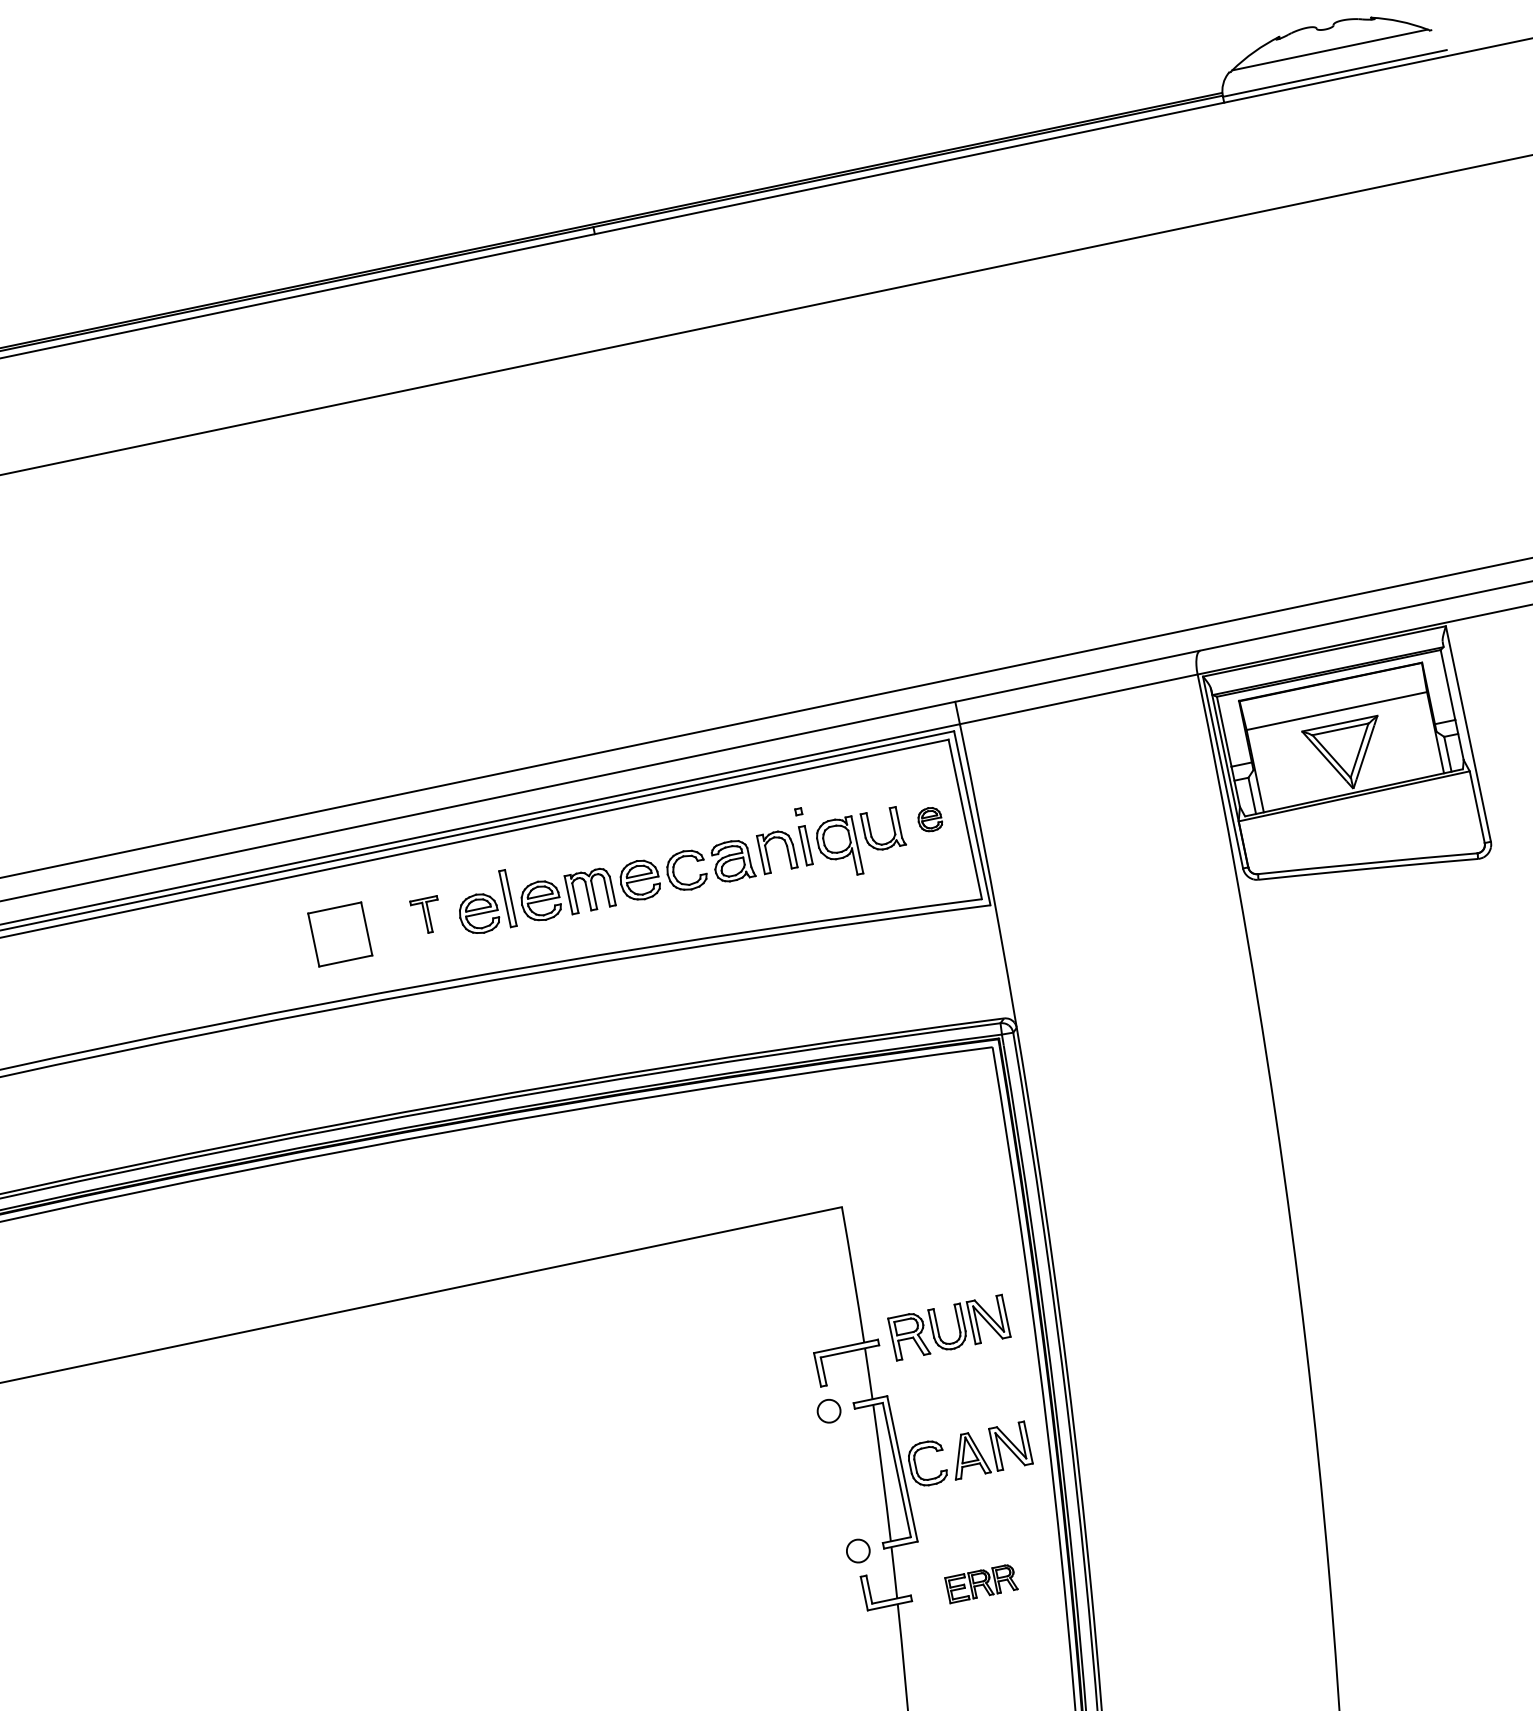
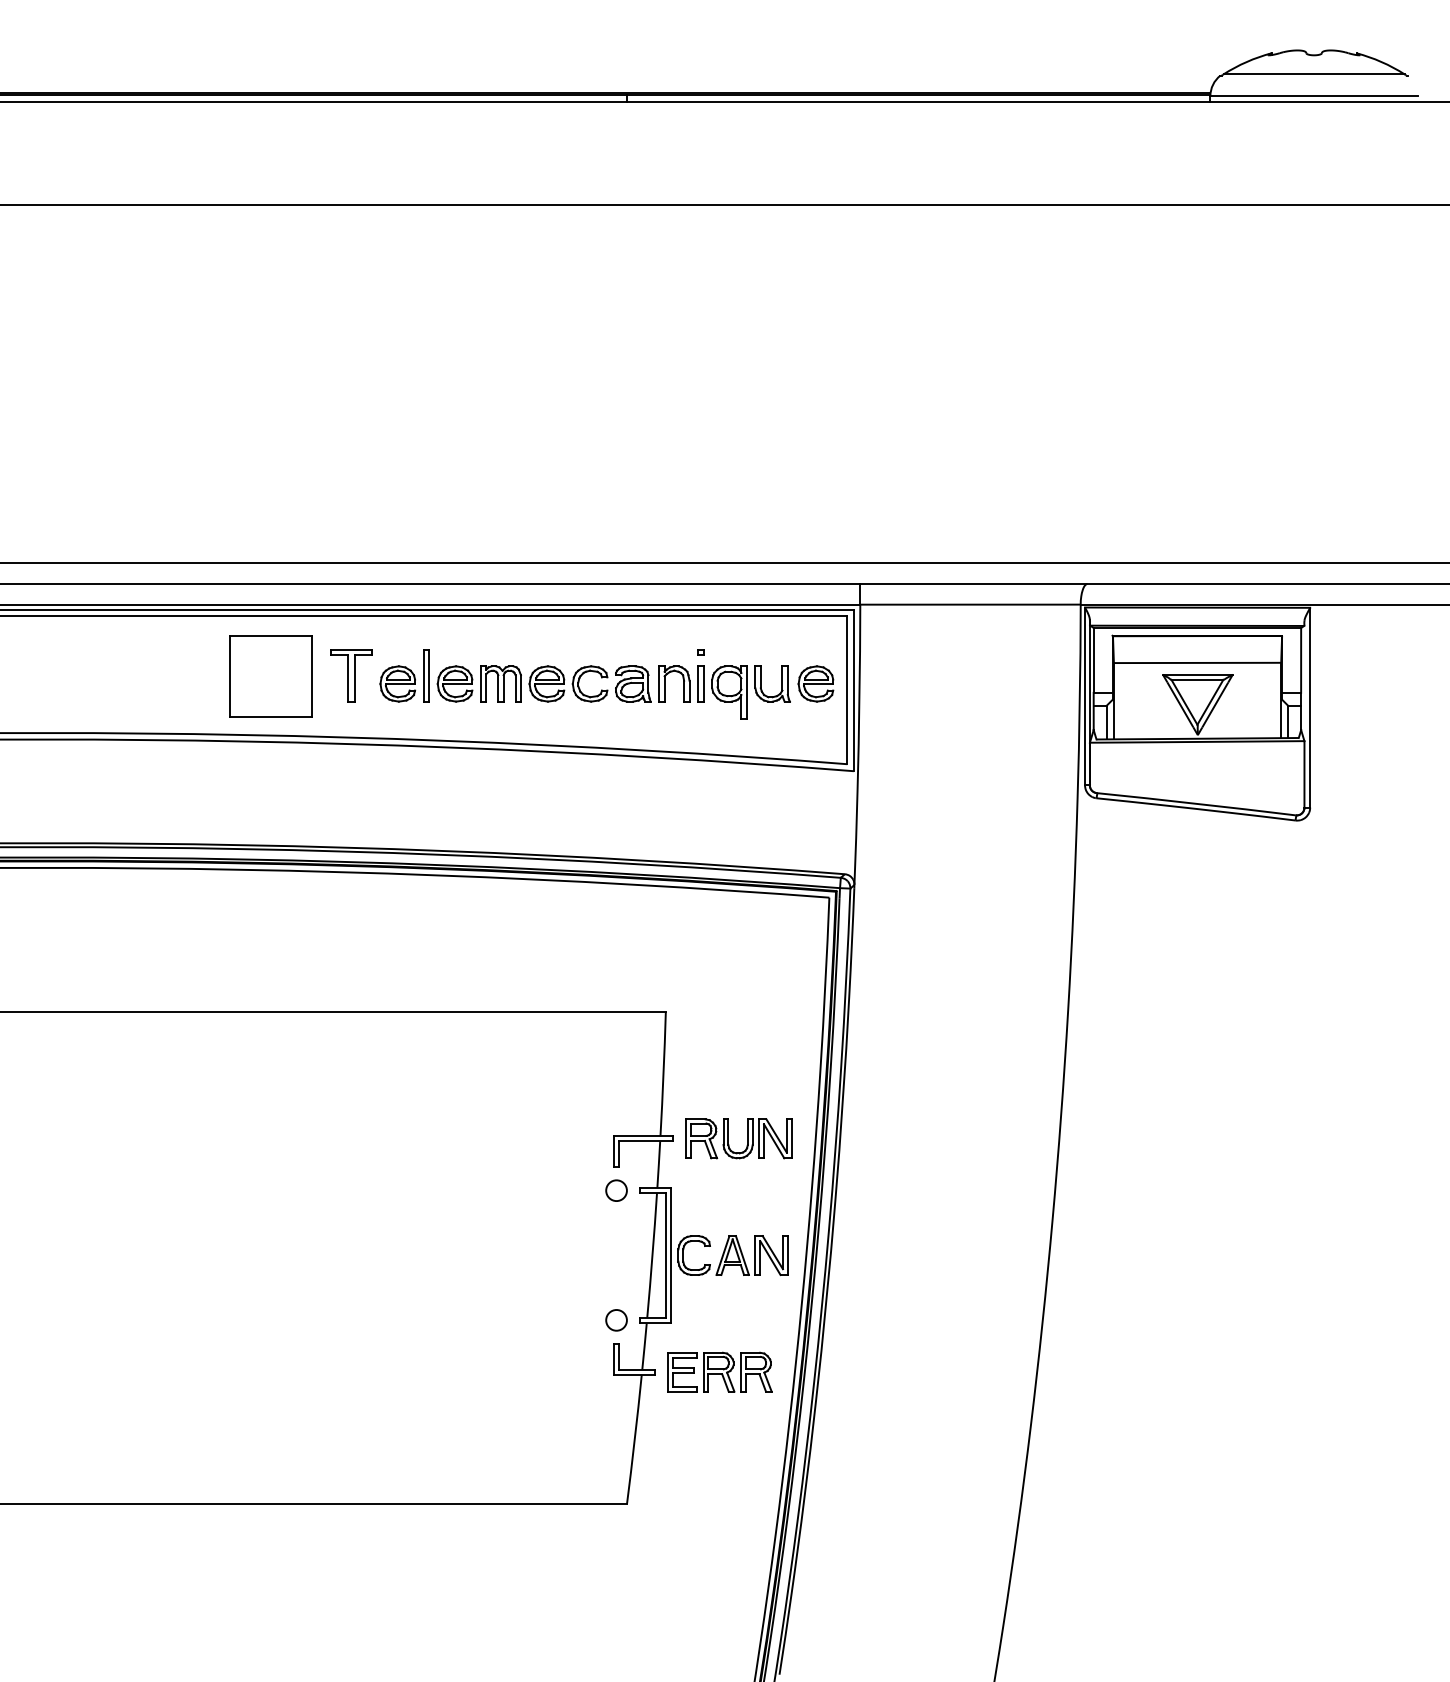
part: (929, 819) -> (815, 683), size x1.67
part: (427, 915) -> (351, 675), size x1.67
part: (339, 934) -> (270, 676), size x1.67
part: (980, 1583) -> (719, 1371), size x1.67

